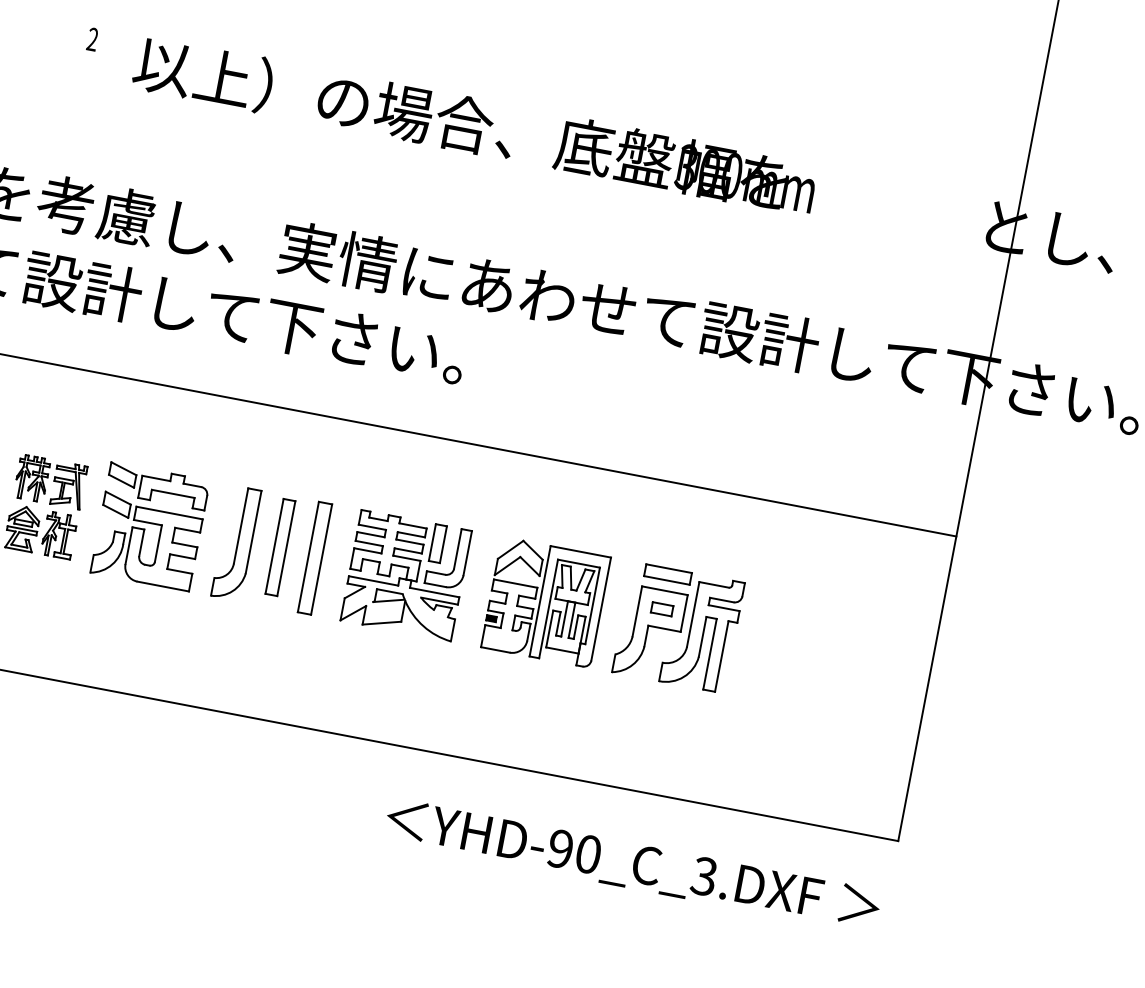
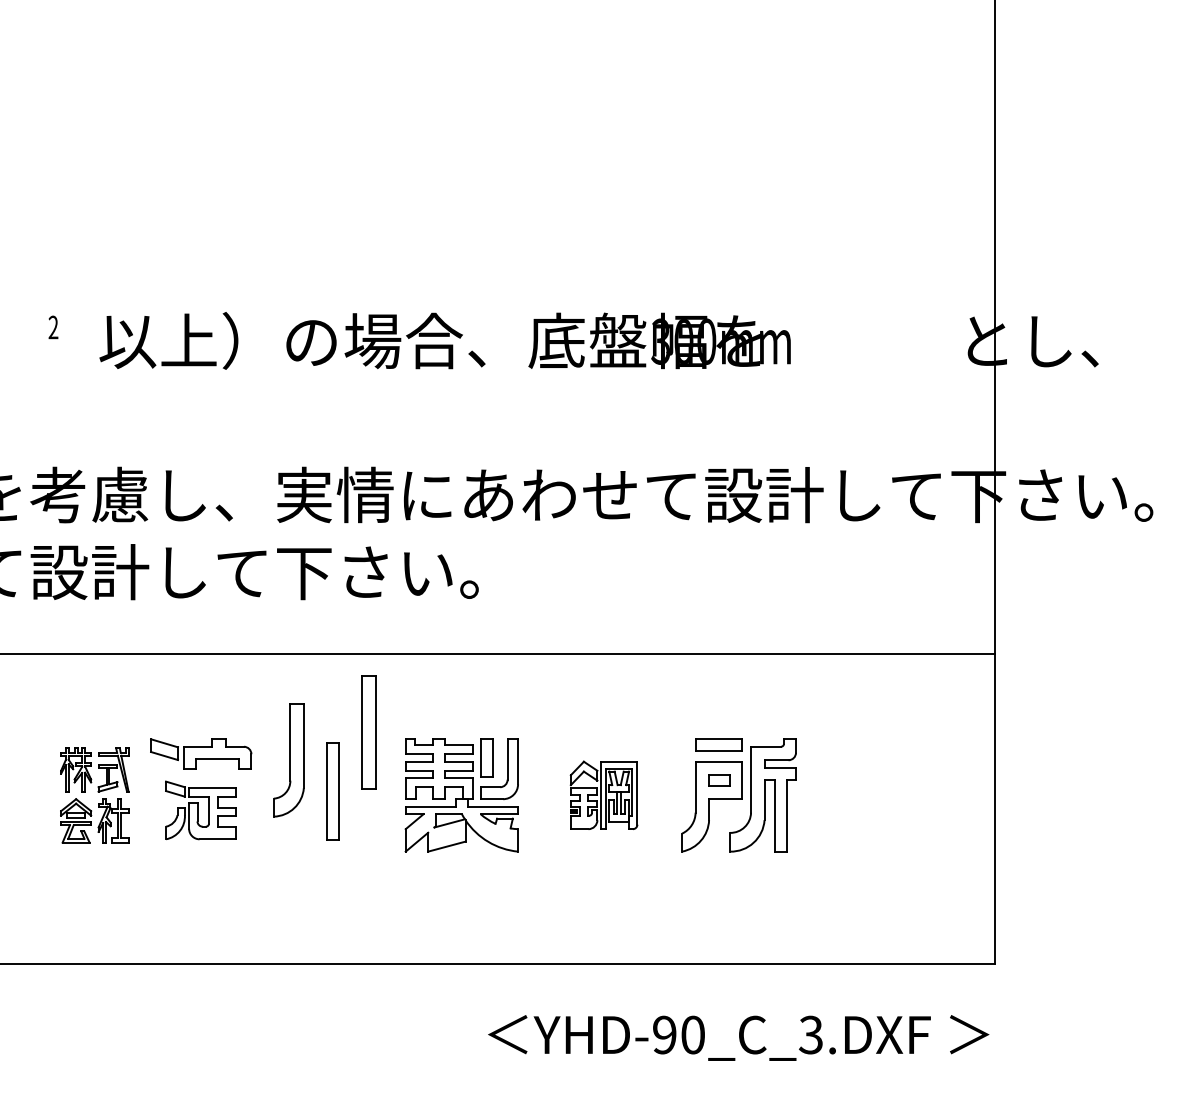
part: (146, 541) -> (200, 810), size x0.7
part: (235, 543) -> (288, 760), moved
part: (314, 558) -> (368, 732), moved
part: (545, 602) -> (603, 795), size x0.6

